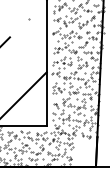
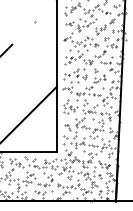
hatch: (84, 152) -> (102, 184), added

